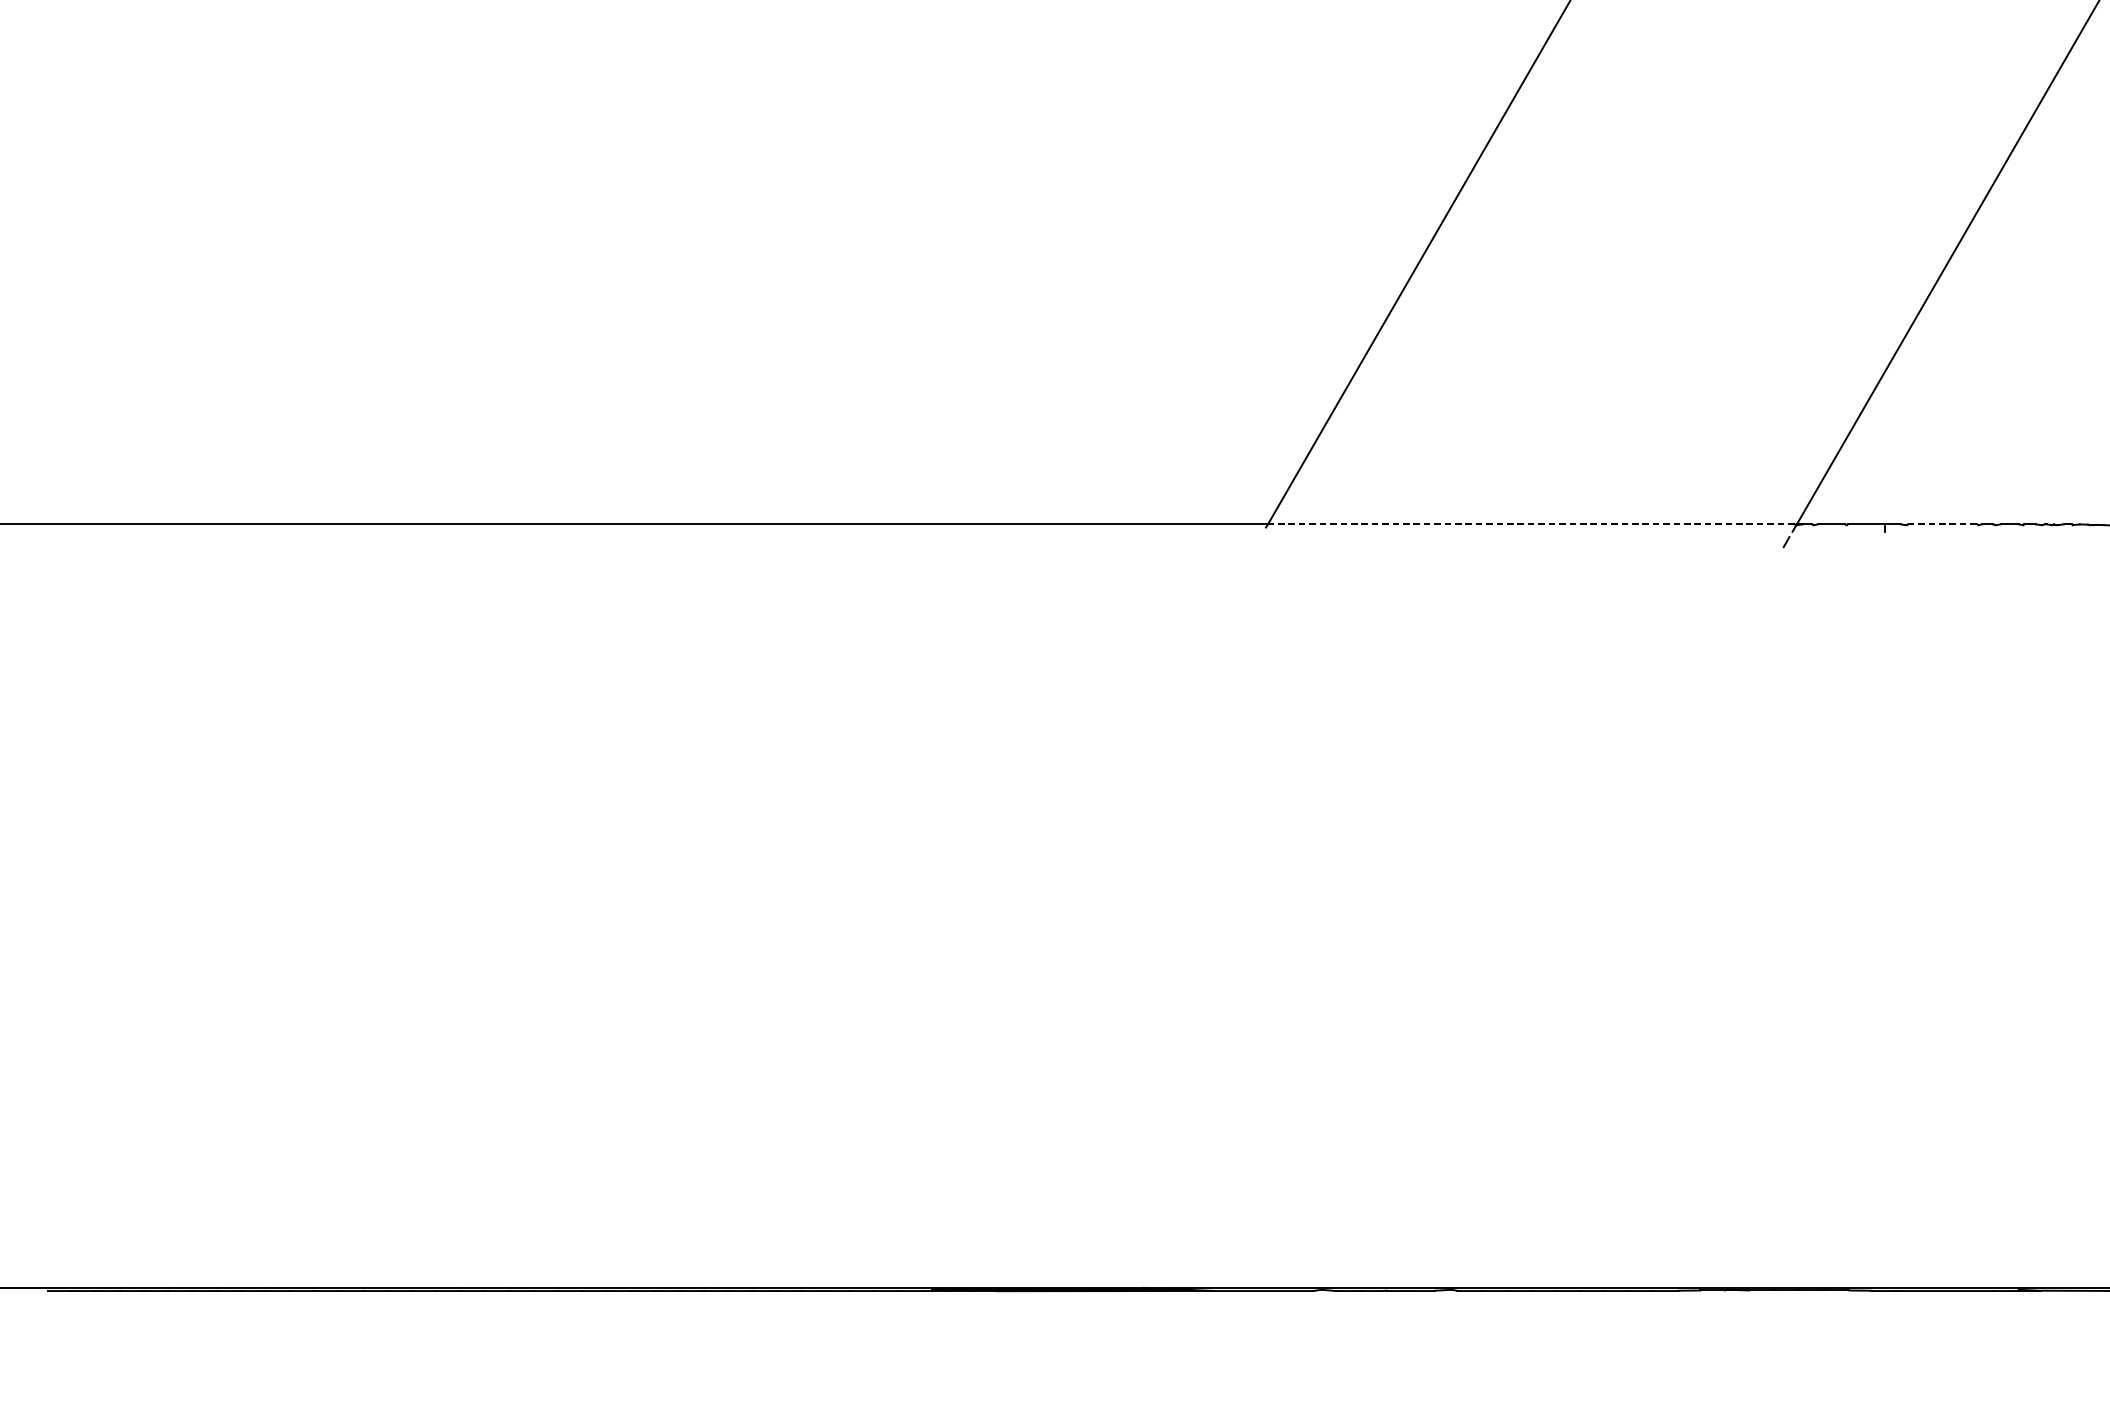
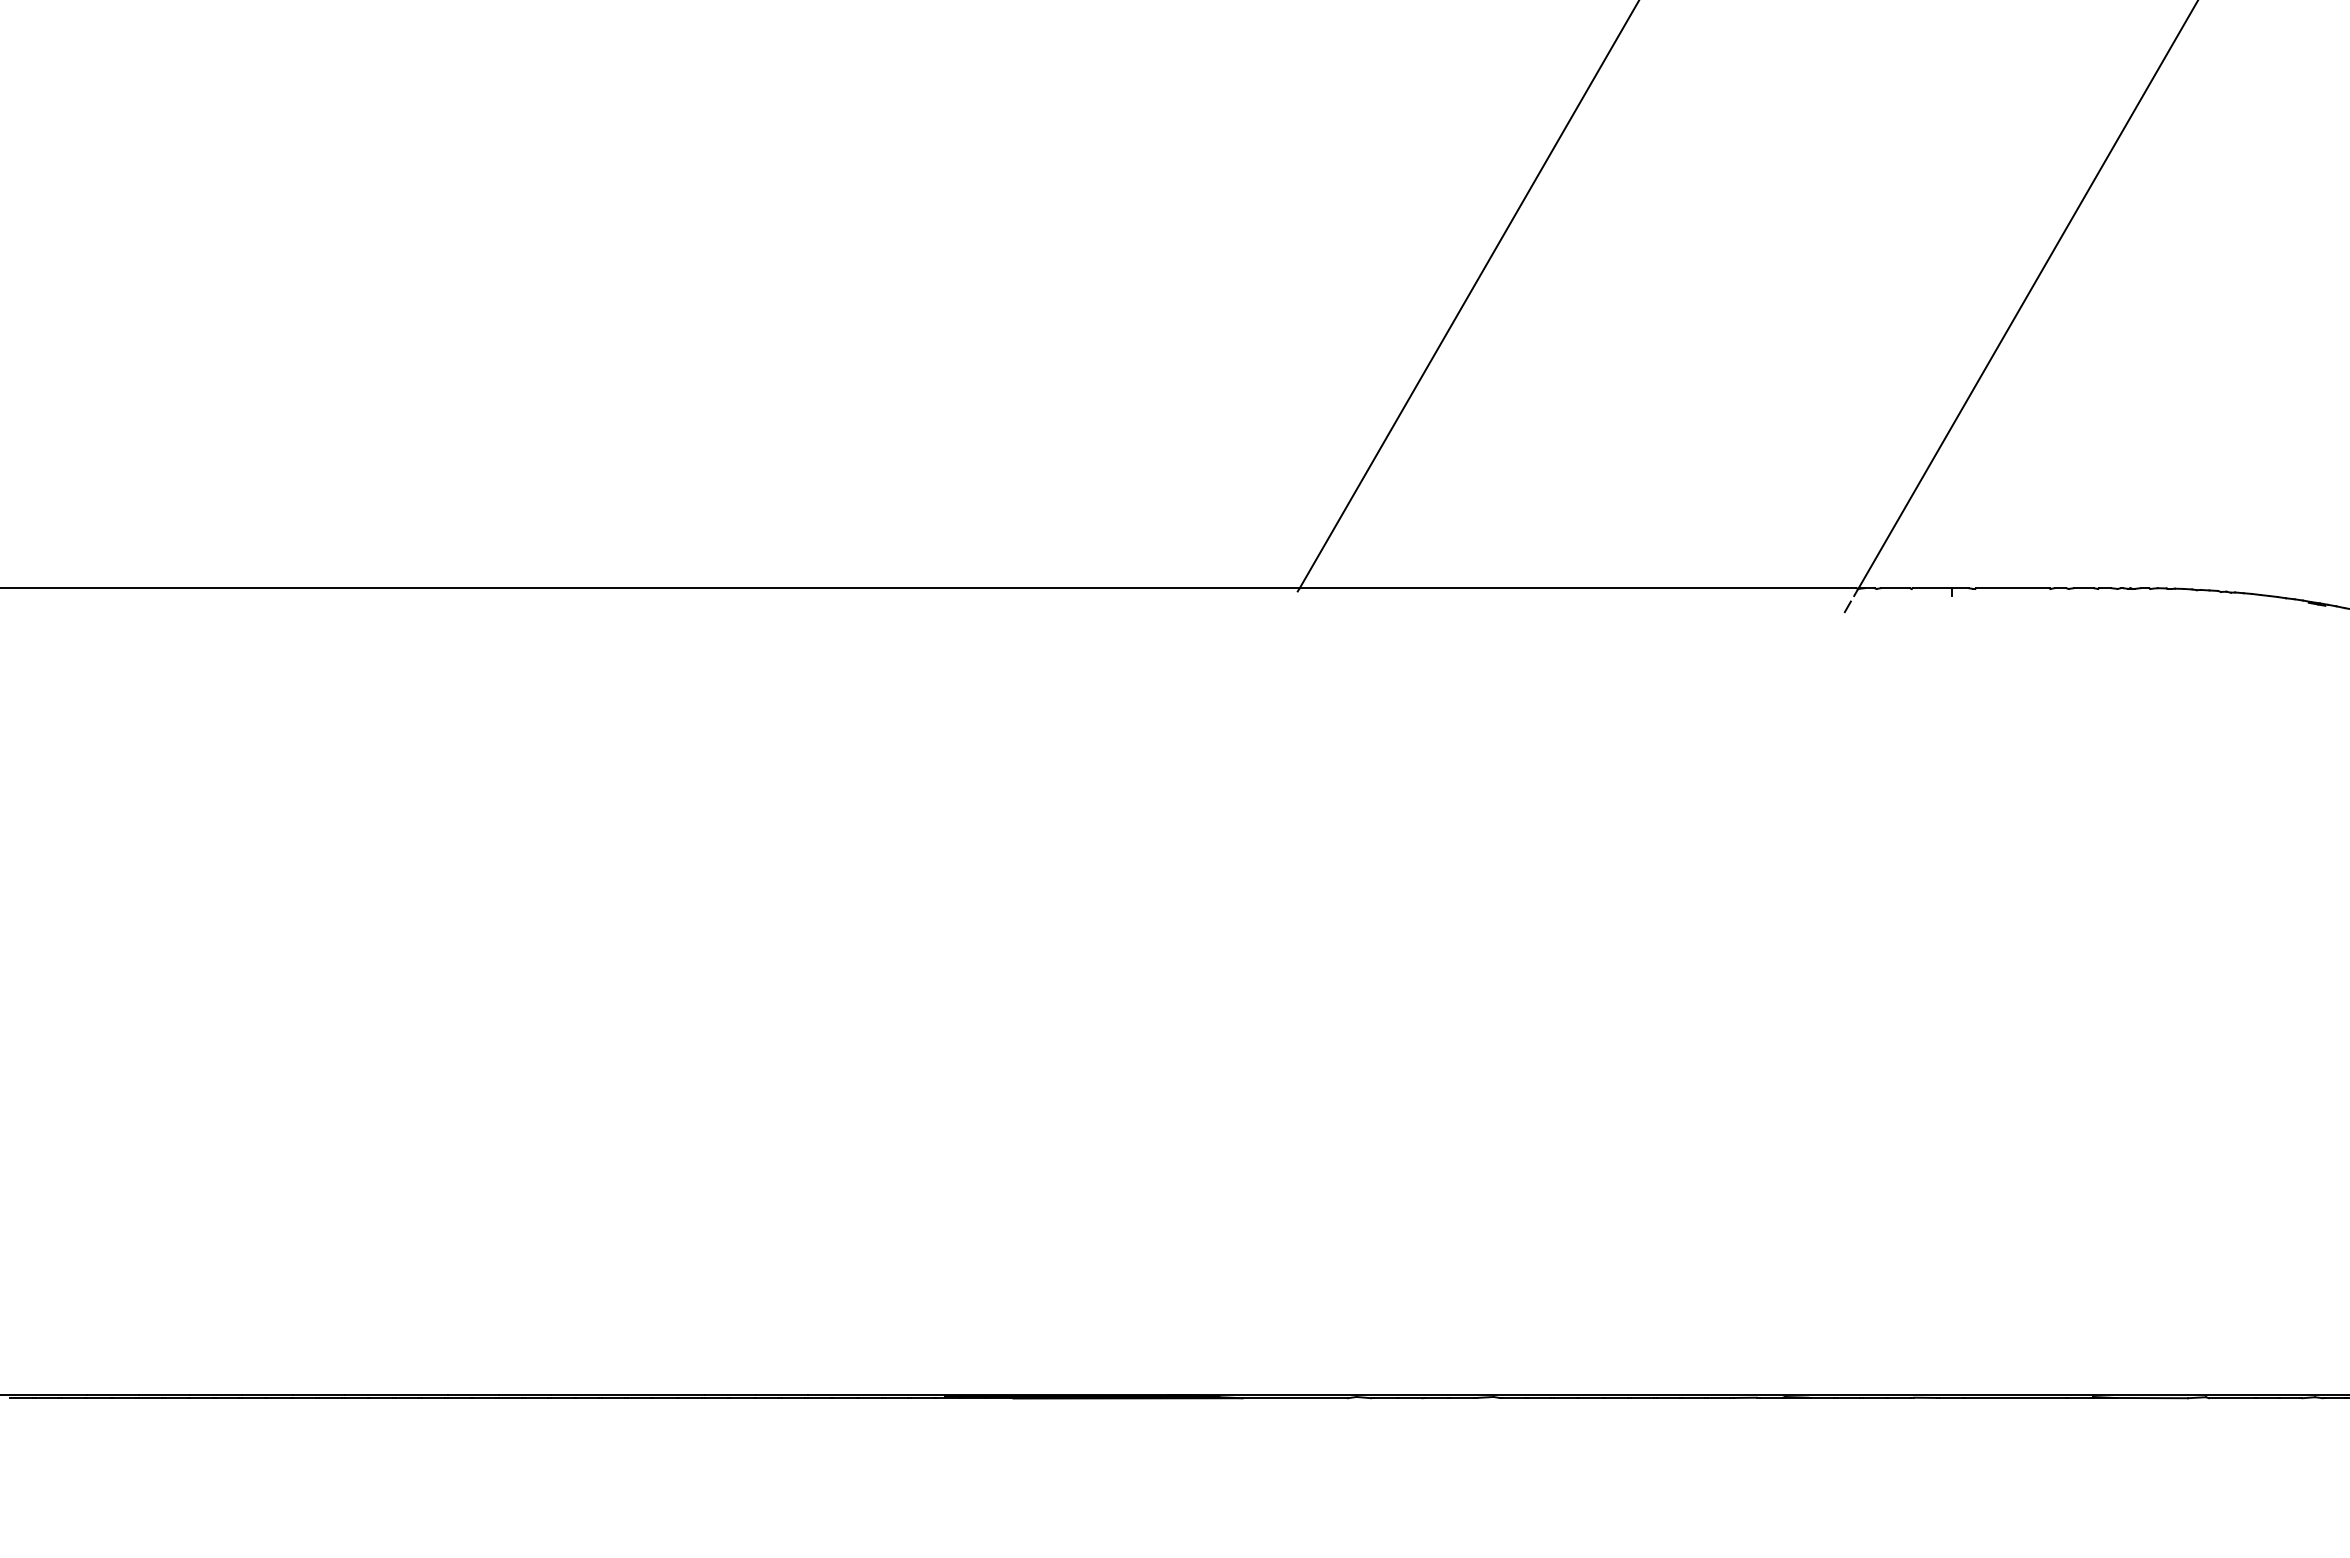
line: (1530, 524) -> (1577, 588), dashed -> solid
line: (1942, 524) -> (2012, 588), dashed -> solid

